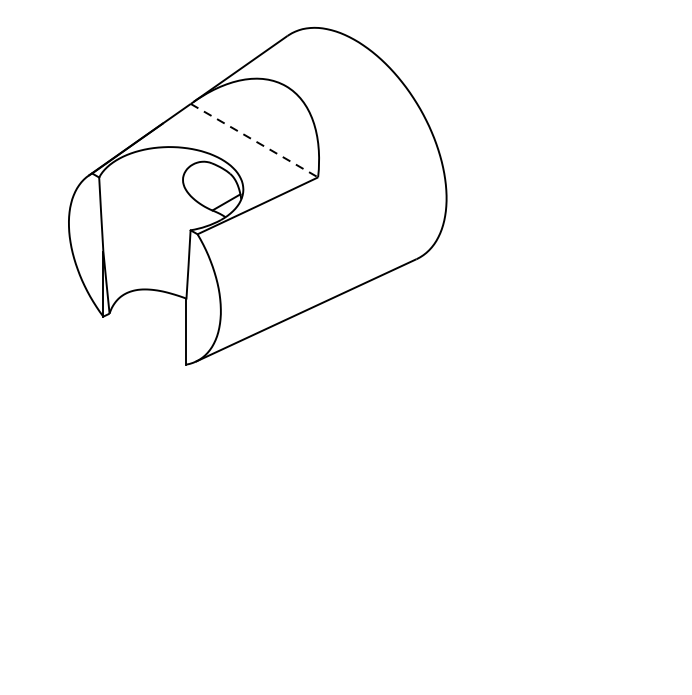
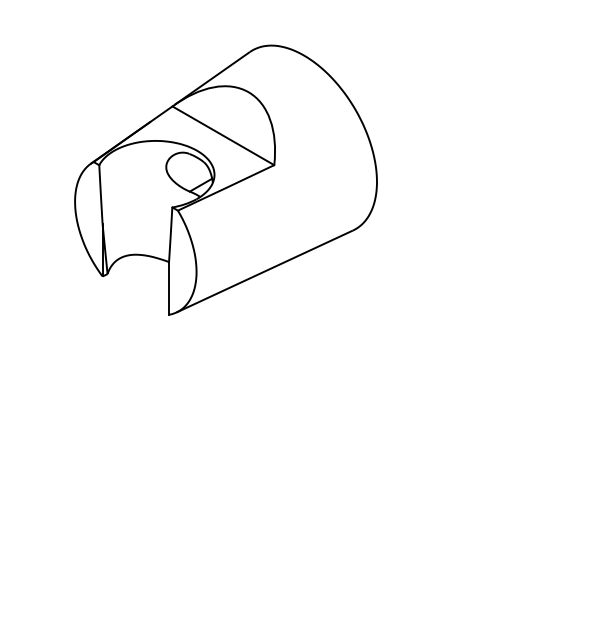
line: (254, 140) -> (223, 135), dashed -> solid

